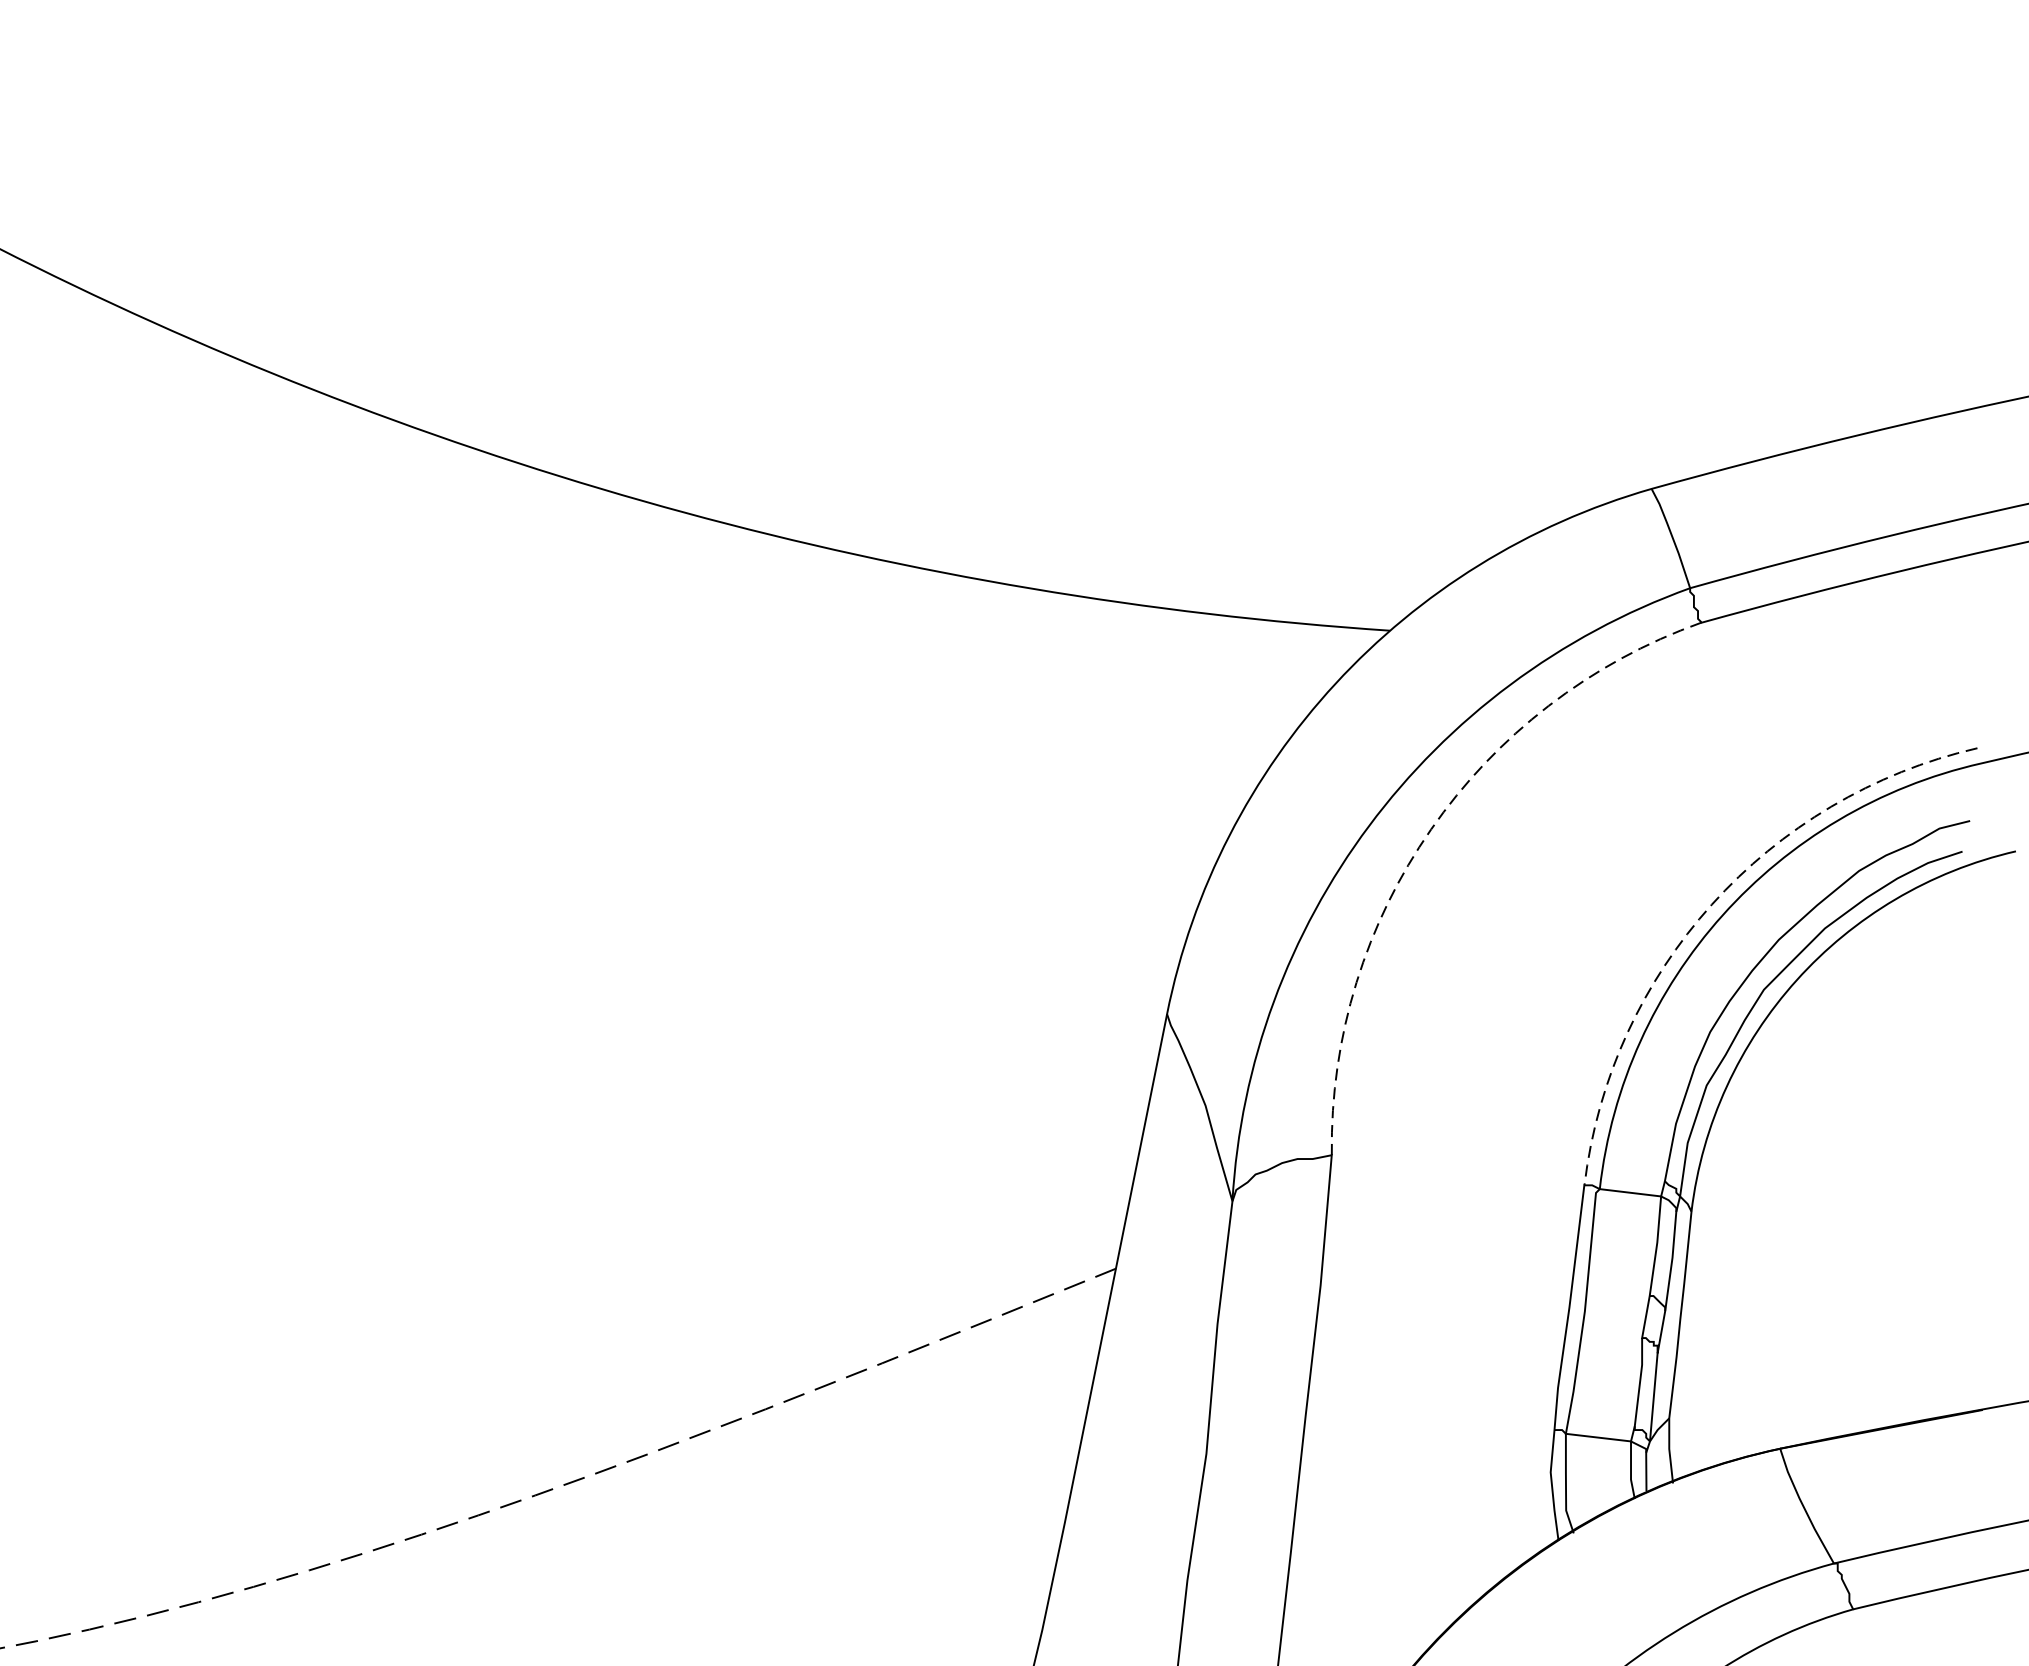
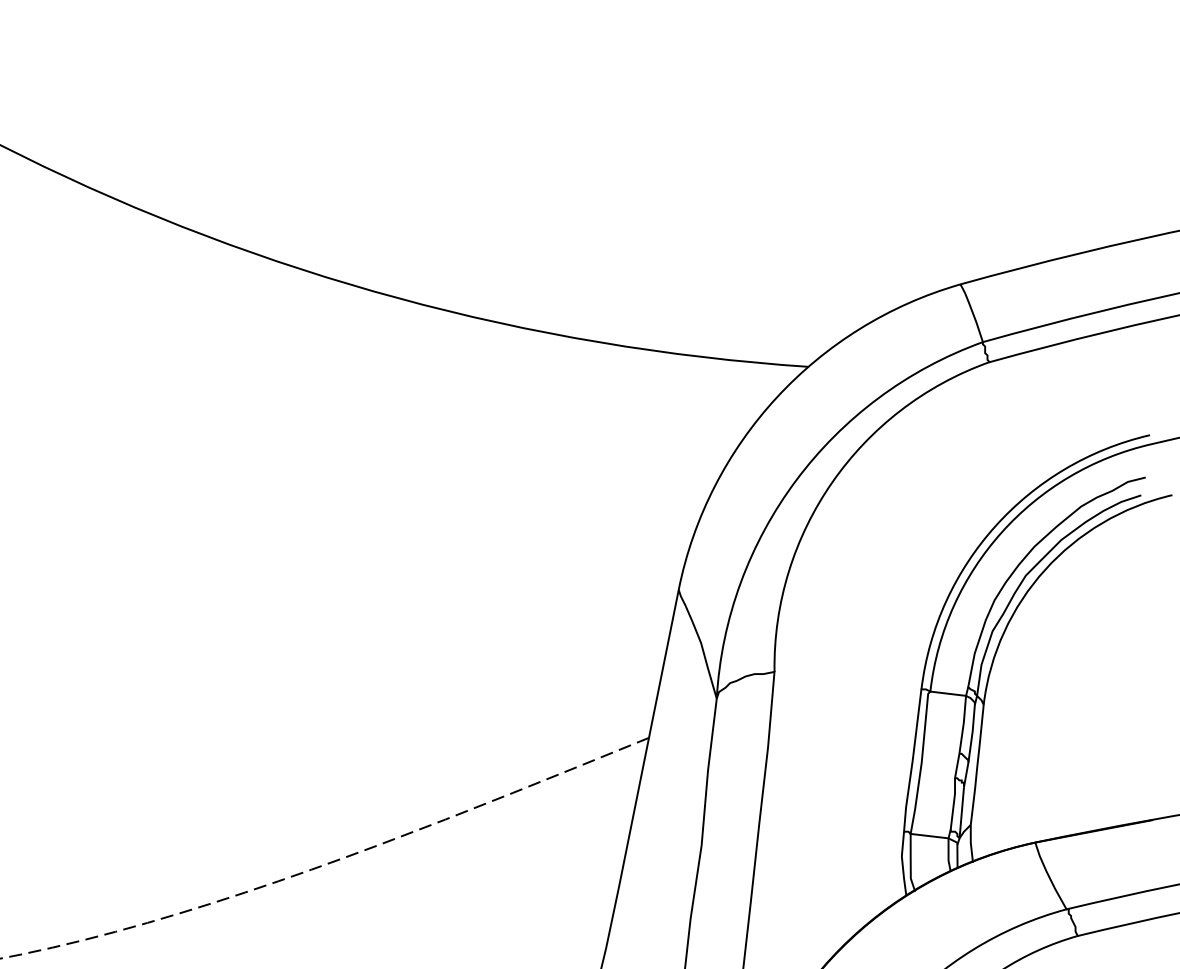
arc: (1431, 829) -> (832, 482), dashed -> solid
arc: (1711, 905) -> (995, 526), dashed -> solid

